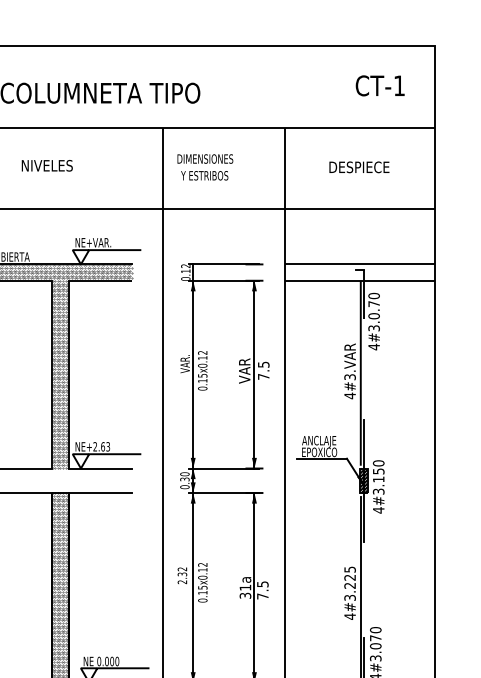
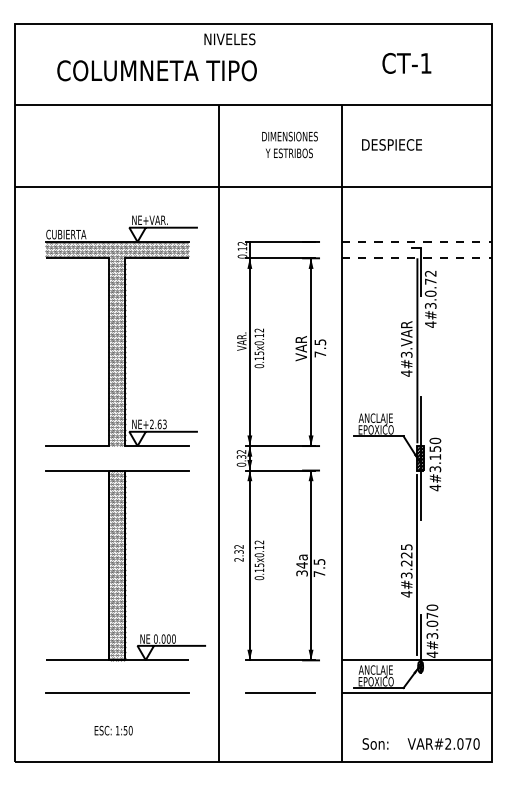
text: (379, 85) -> (406, 63), moved
text: (46, 165) -> (229, 39), moved
text: (204, 166) -> (289, 144), moved
text: (358, 166) -> (391, 144), moved
line: (360, 263) -> (417, 241), solid -> dashed
line: (360, 280) -> (417, 258), solid -> dashed
text: (373, 295) -> (430, 273), 4#3.0.70 -> 4#3.0.72
text: (184, 473) -> (241, 451), 0.30 -> 0.32
text: (244, 587) -> (301, 565), 31a -> 34a

